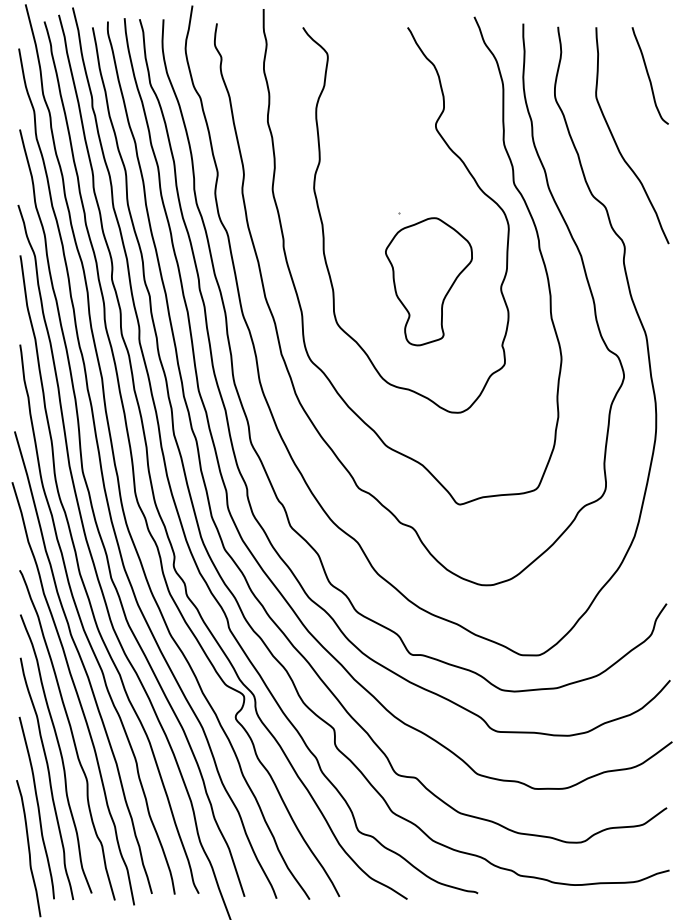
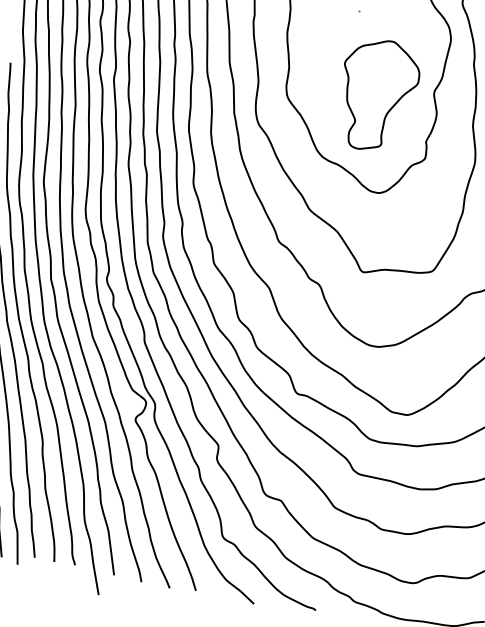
part: (428, 281) -> (377, 95), moved

